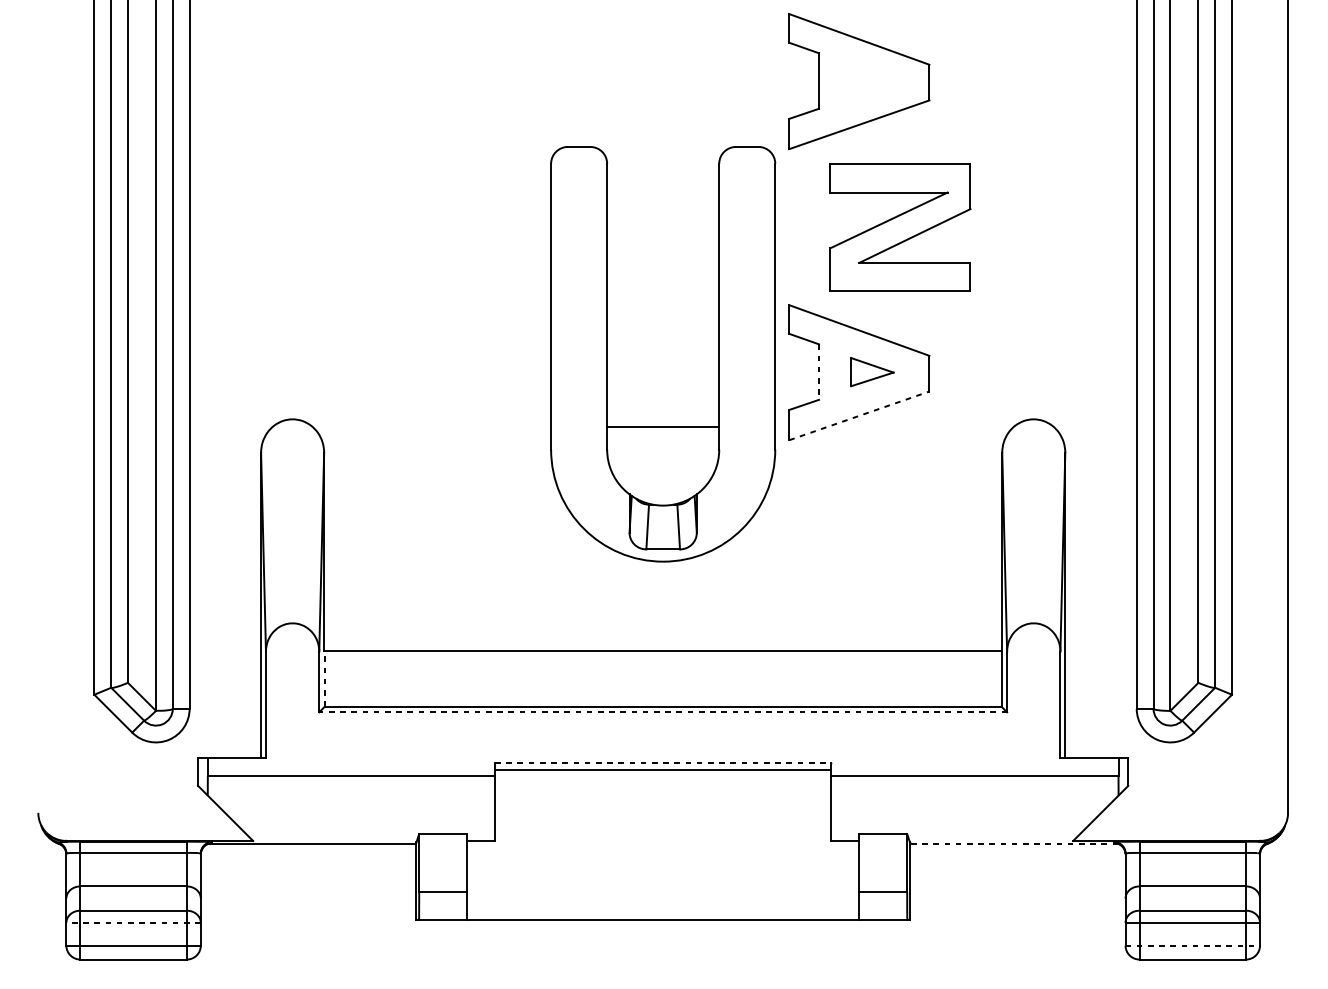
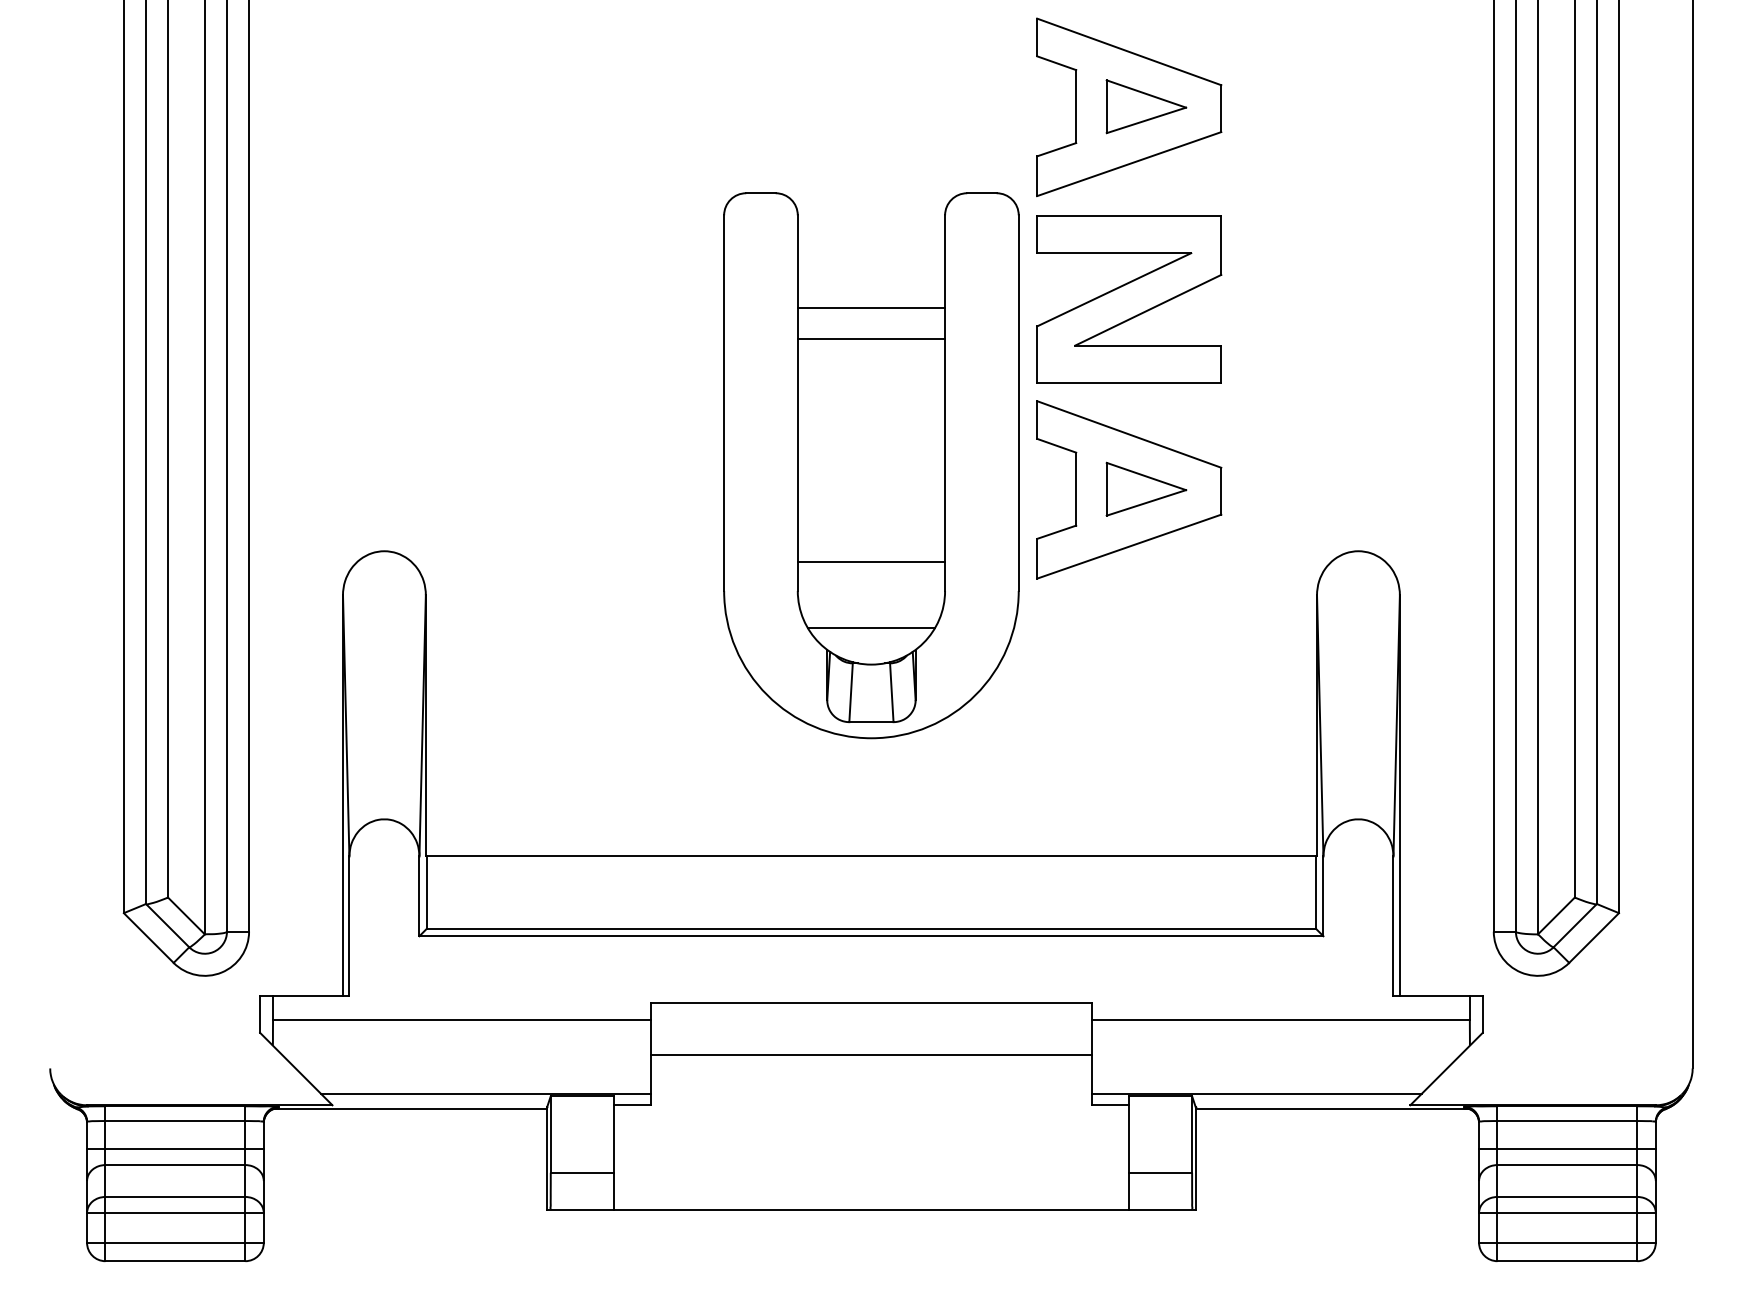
part: (872, 80) -> (1146, 106), added
part: (900, 227) -> (1129, 299), moved
line: (663, 234) -> (871, 308), added
line: (663, 258) -> (871, 339), added
part: (872, 371) -> (1146, 488), size x1.43
line: (819, 372) -> (1076, 489), dashed -> solid
line: (859, 415) -> (1129, 546), dashed -> solid
line: (663, 477) -> (871, 627), added
line: (324, 679) -> (426, 892), dashed -> solid
line: (663, 712) -> (871, 936), dashed -> solid
line: (663, 763) -> (871, 1003), dashed -> solid
line: (663, 769) -> (871, 1054), moved
line: (369, 831) -> (485, 1093), added
line: (956, 831) -> (1256, 1093), added
line: (1014, 844) -> (1332, 1109), dashed -> solid
line: (133, 874) -> (175, 1149), added
line: (1192, 874) -> (1567, 1149), added
line: (132, 922) -> (174, 1212), dashed -> solid
line: (1192, 945) -> (1567, 1242), dashed -> solid

